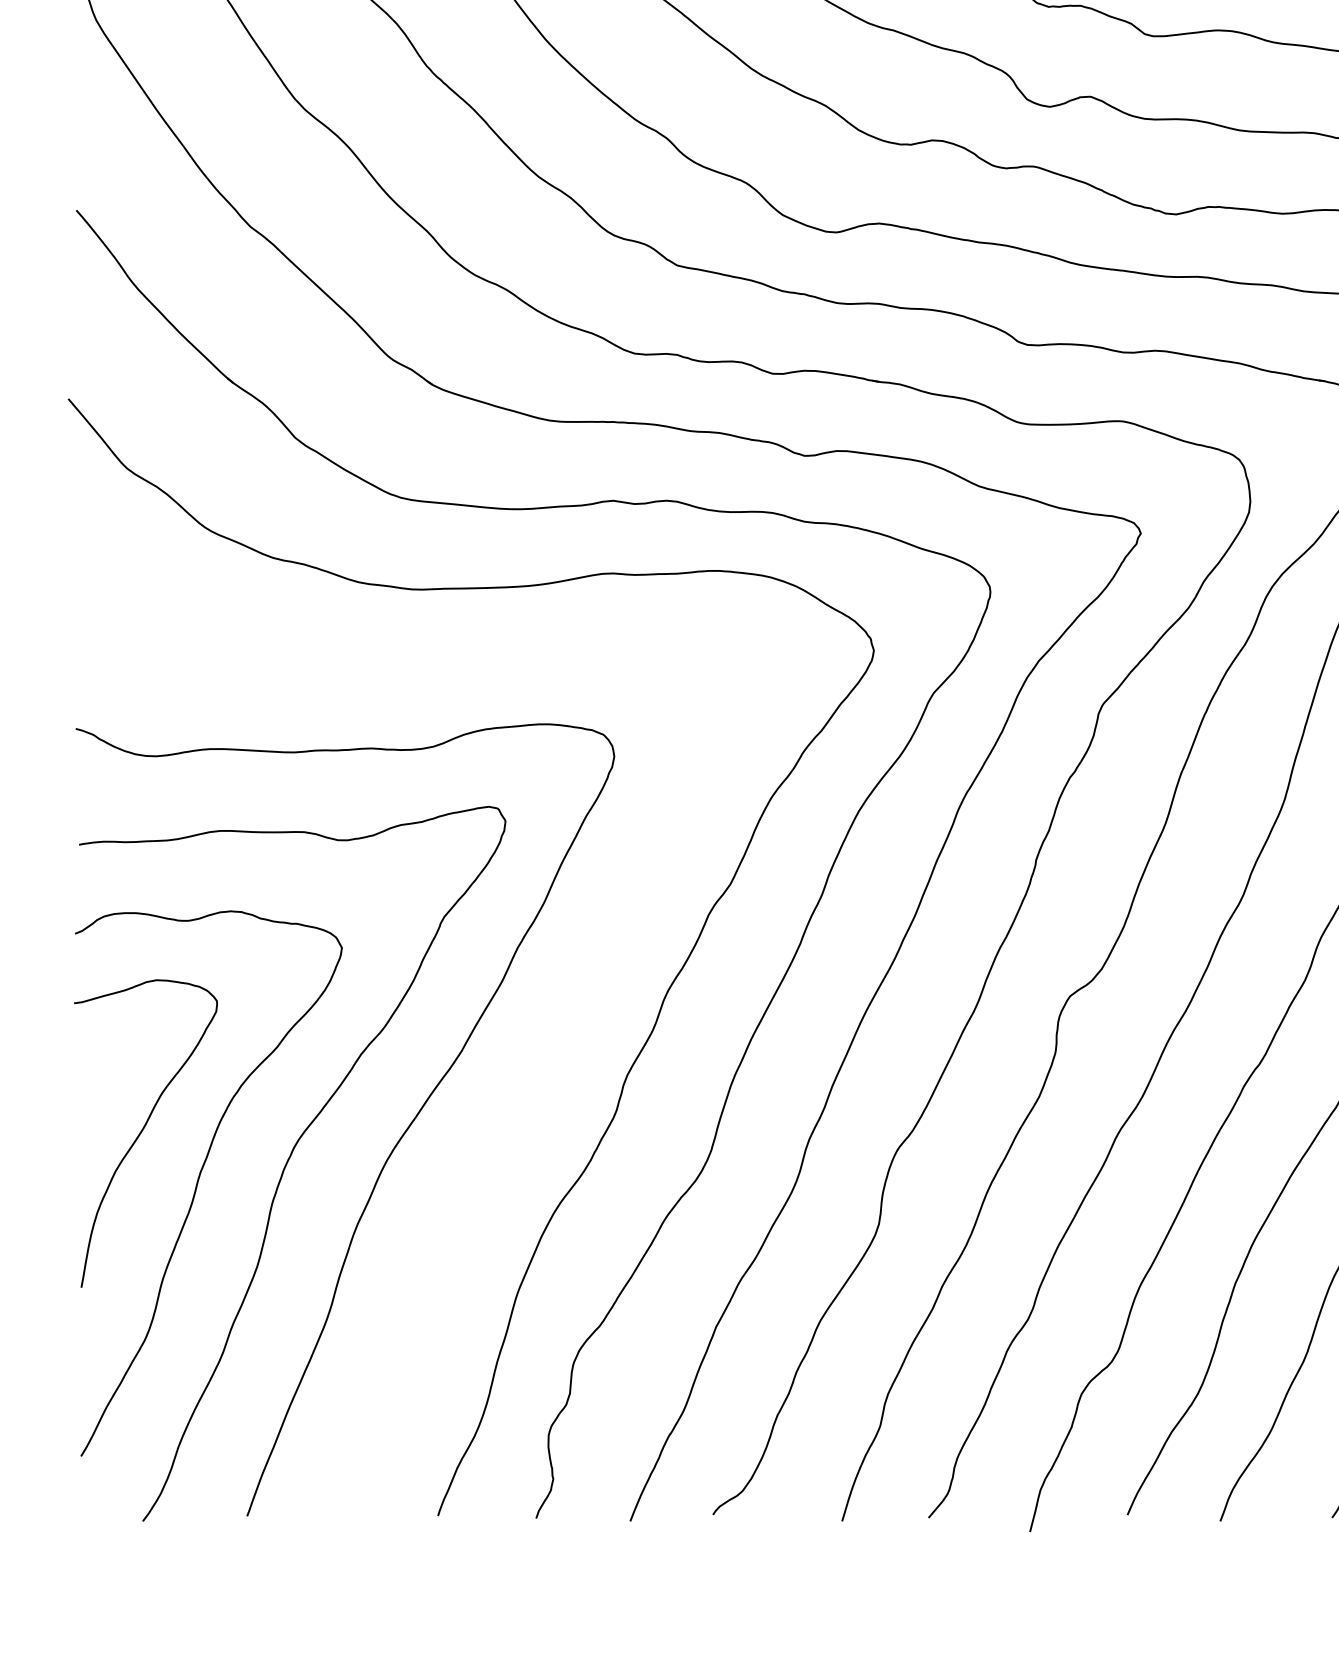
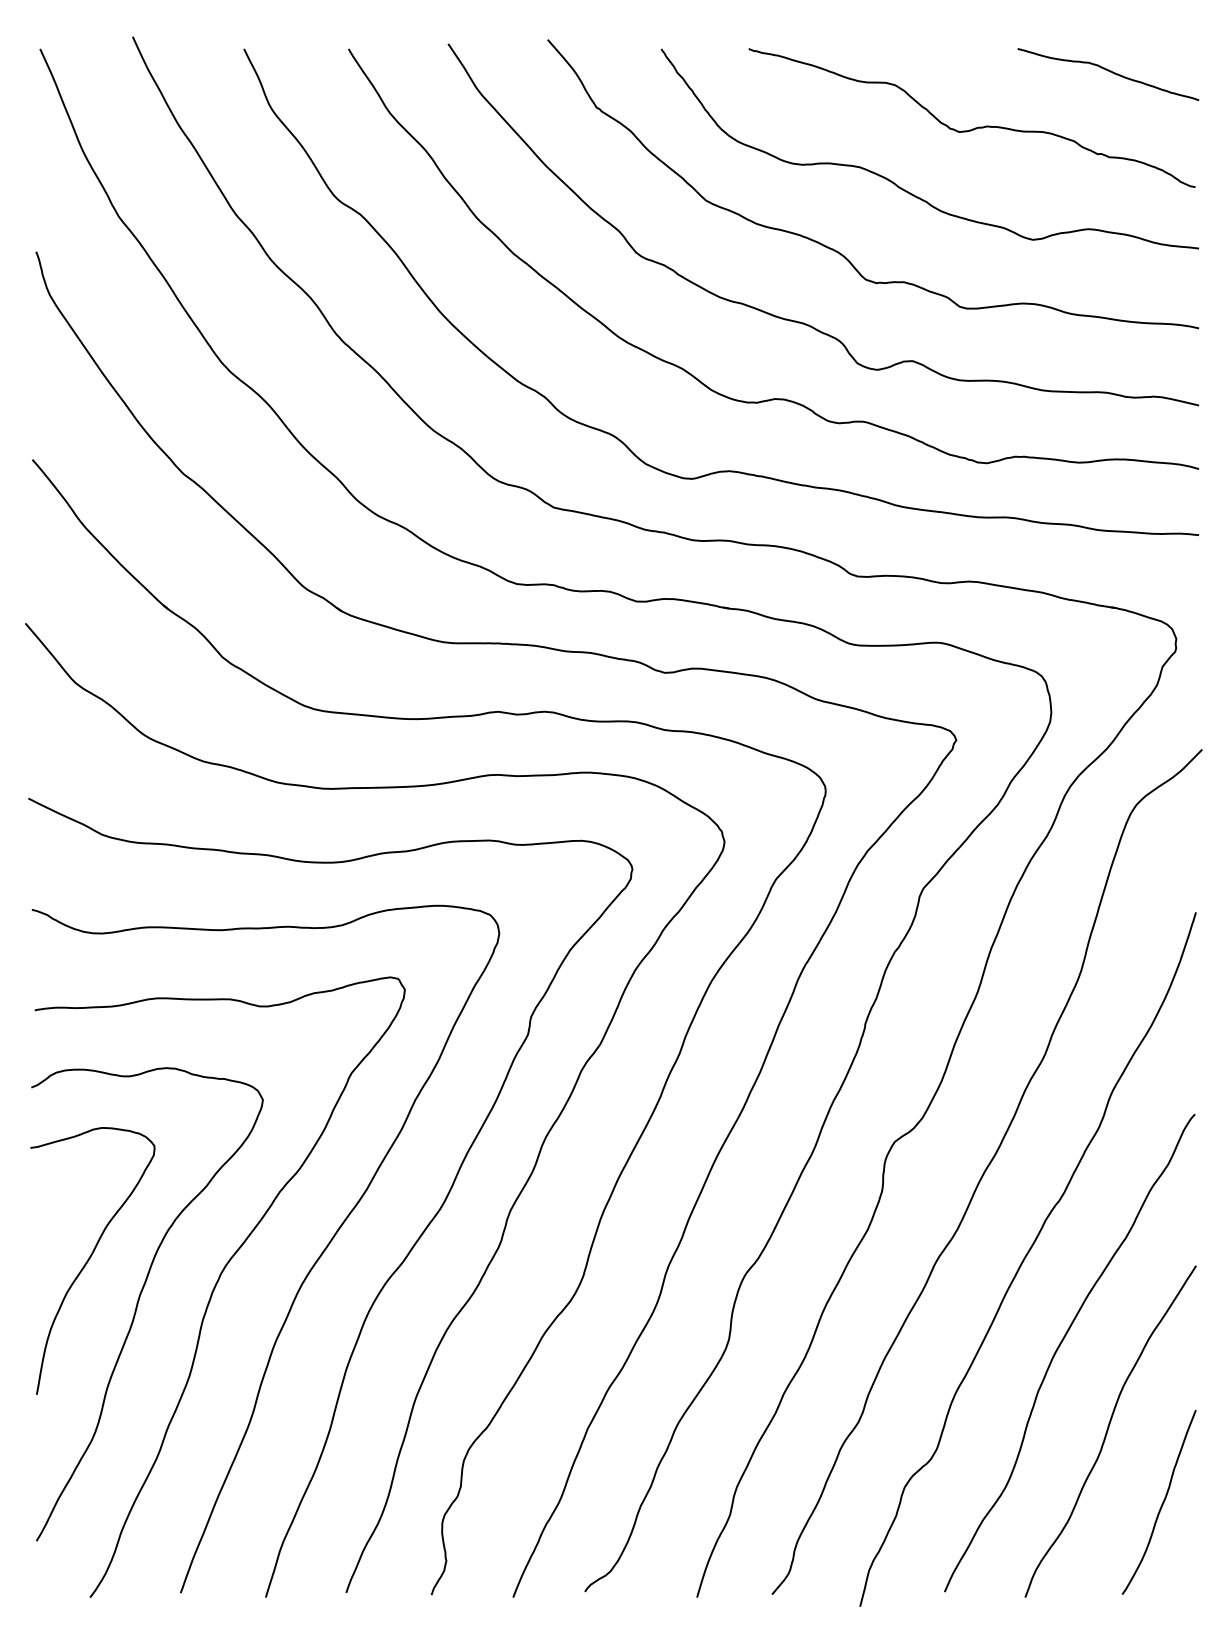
curve: (510, 1121) -> (409, 1250), added

